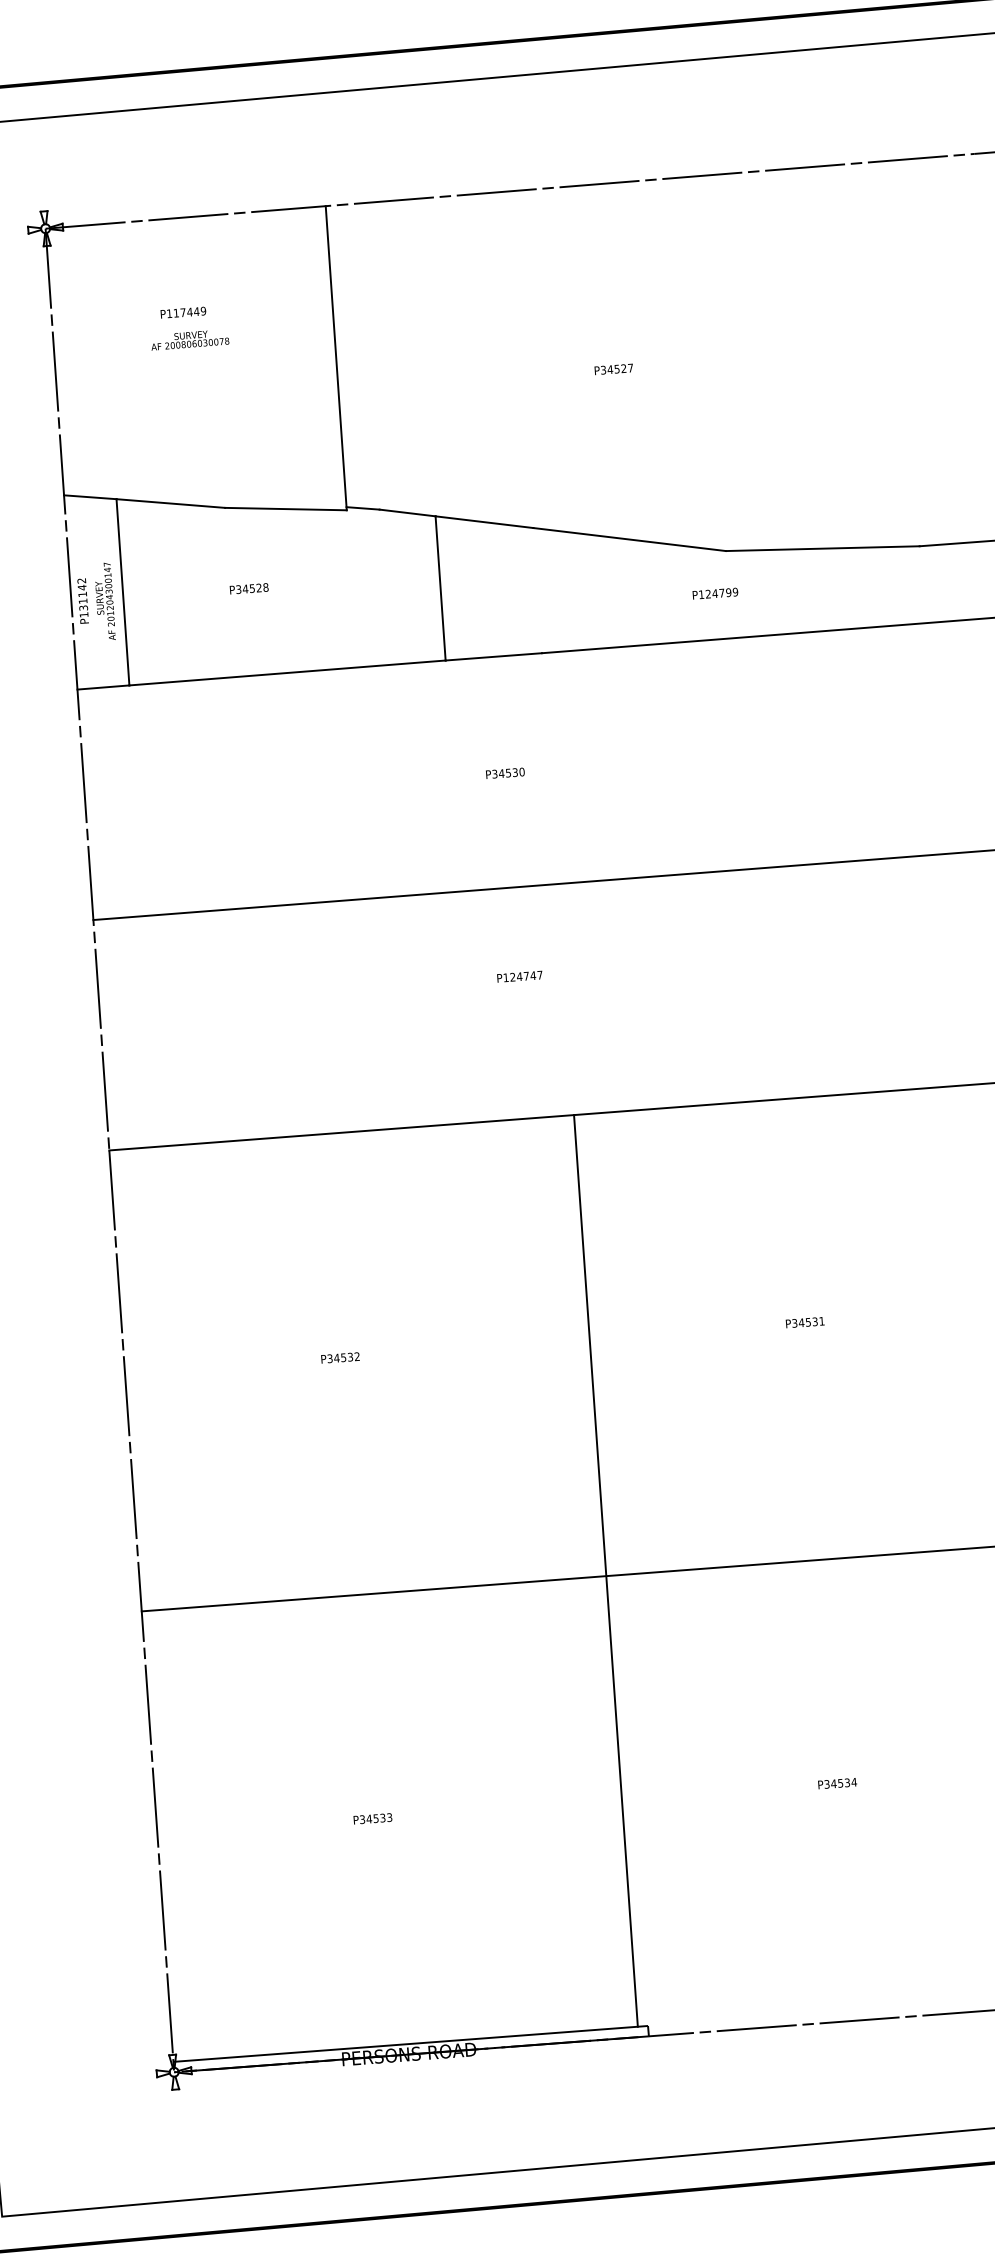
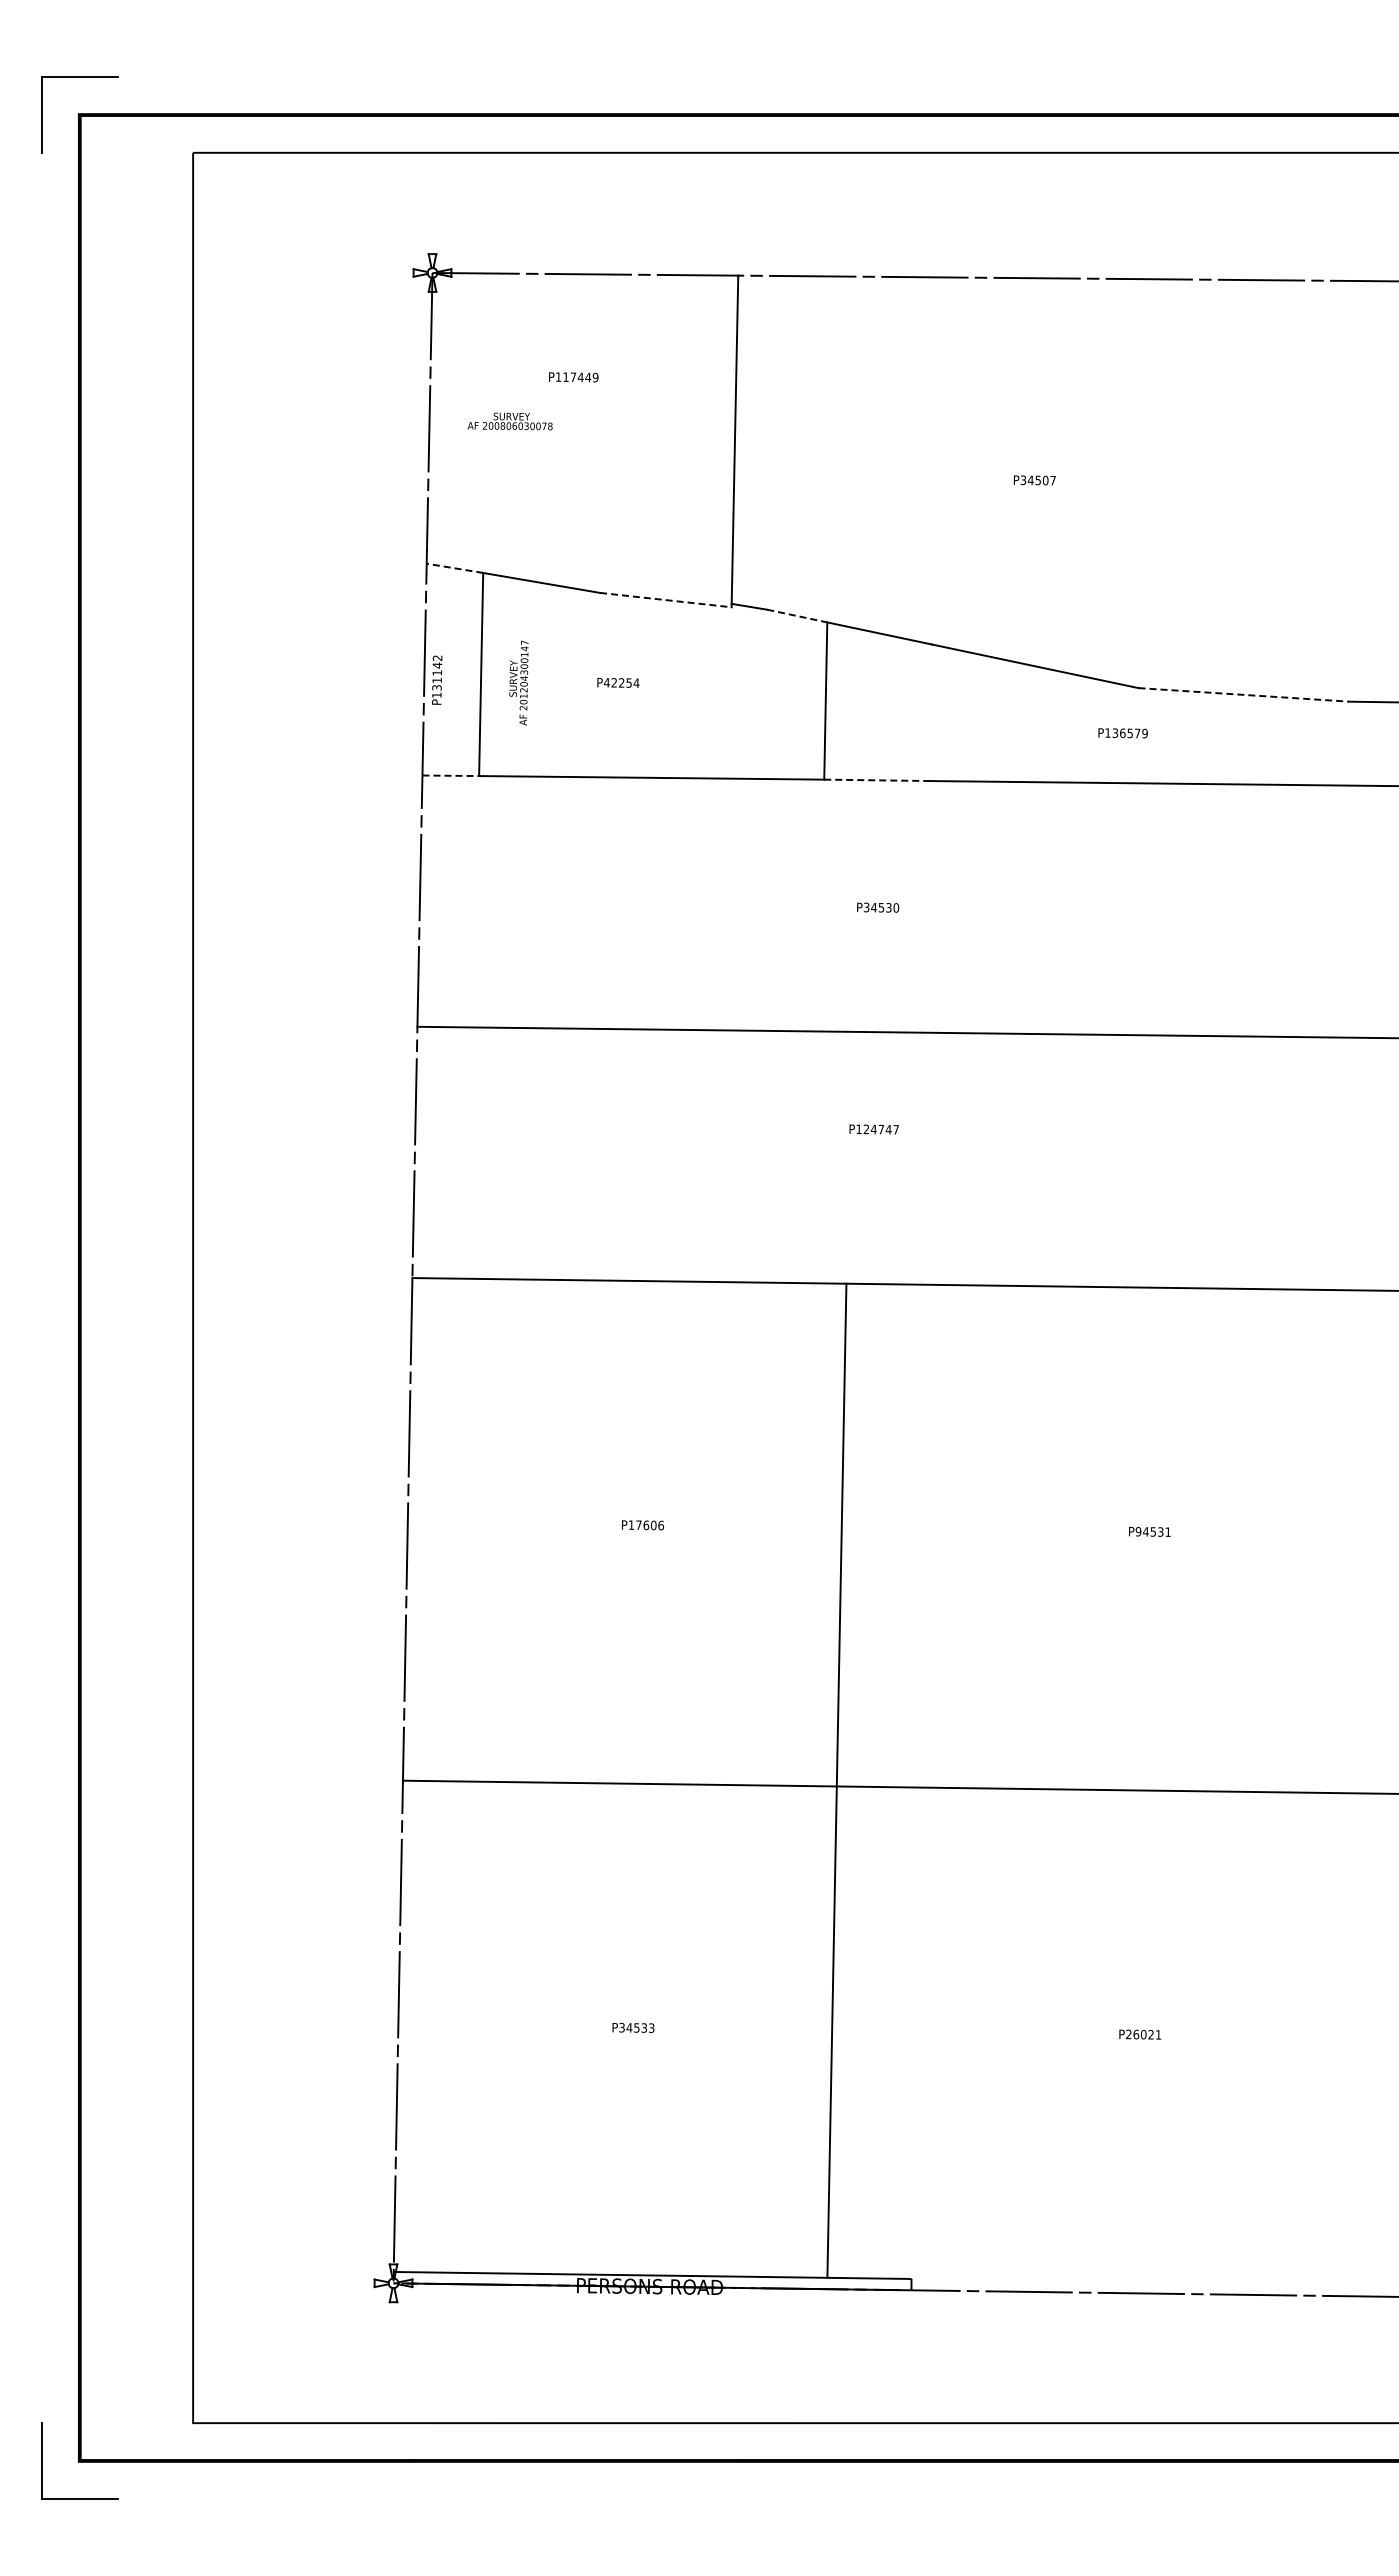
text: (189, 340) -> (509, 421), moved
text: (623, 368) -> (1045, 480), P34527 -> P34507
line: (89, 497) -> (454, 568), solid -> dashed
line: (286, 509) -> (666, 600), solid -> dashed
line: (407, 513) -> (797, 616), solid -> dashed
line: (823, 548) -> (1244, 694), solid -> dashed
text: (252, 588) -> (621, 682), P34528 -> P42254
text: (718, 593) -> (1126, 733), P124799 -> P136579
text: (104, 601) -> (518, 682), moved
line: (493, 657) -> (876, 780), solid -> dashed
line: (104, 687) -> (451, 775), solid -> dashed
text: (794, 1323) -> (1138, 1531), P34531 -> P94531
text: (343, 1357) -> (646, 1525), P34532 -> P17606
line: (605, 1570) -> (836, 1780), moved
text: (840, 1783) -> (1143, 2034), P34534 -> P26021

